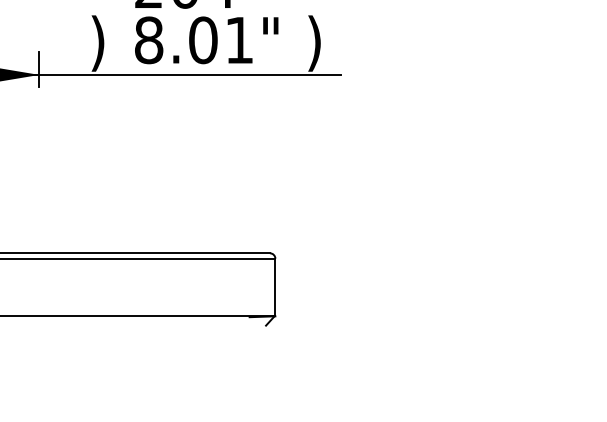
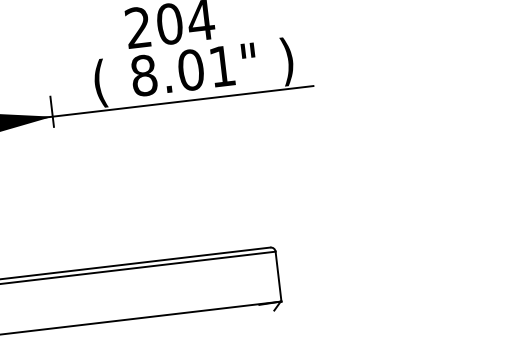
text: (97, 43) -> (99, 83), ) -> (

